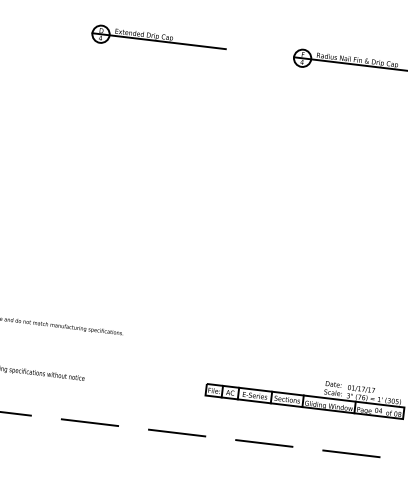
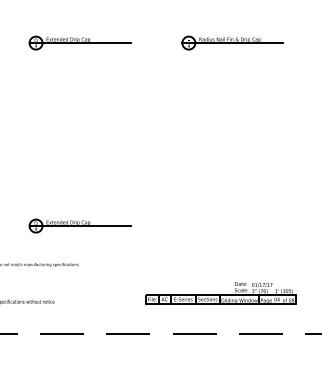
part: (129, 281) -> (79, 225), added

